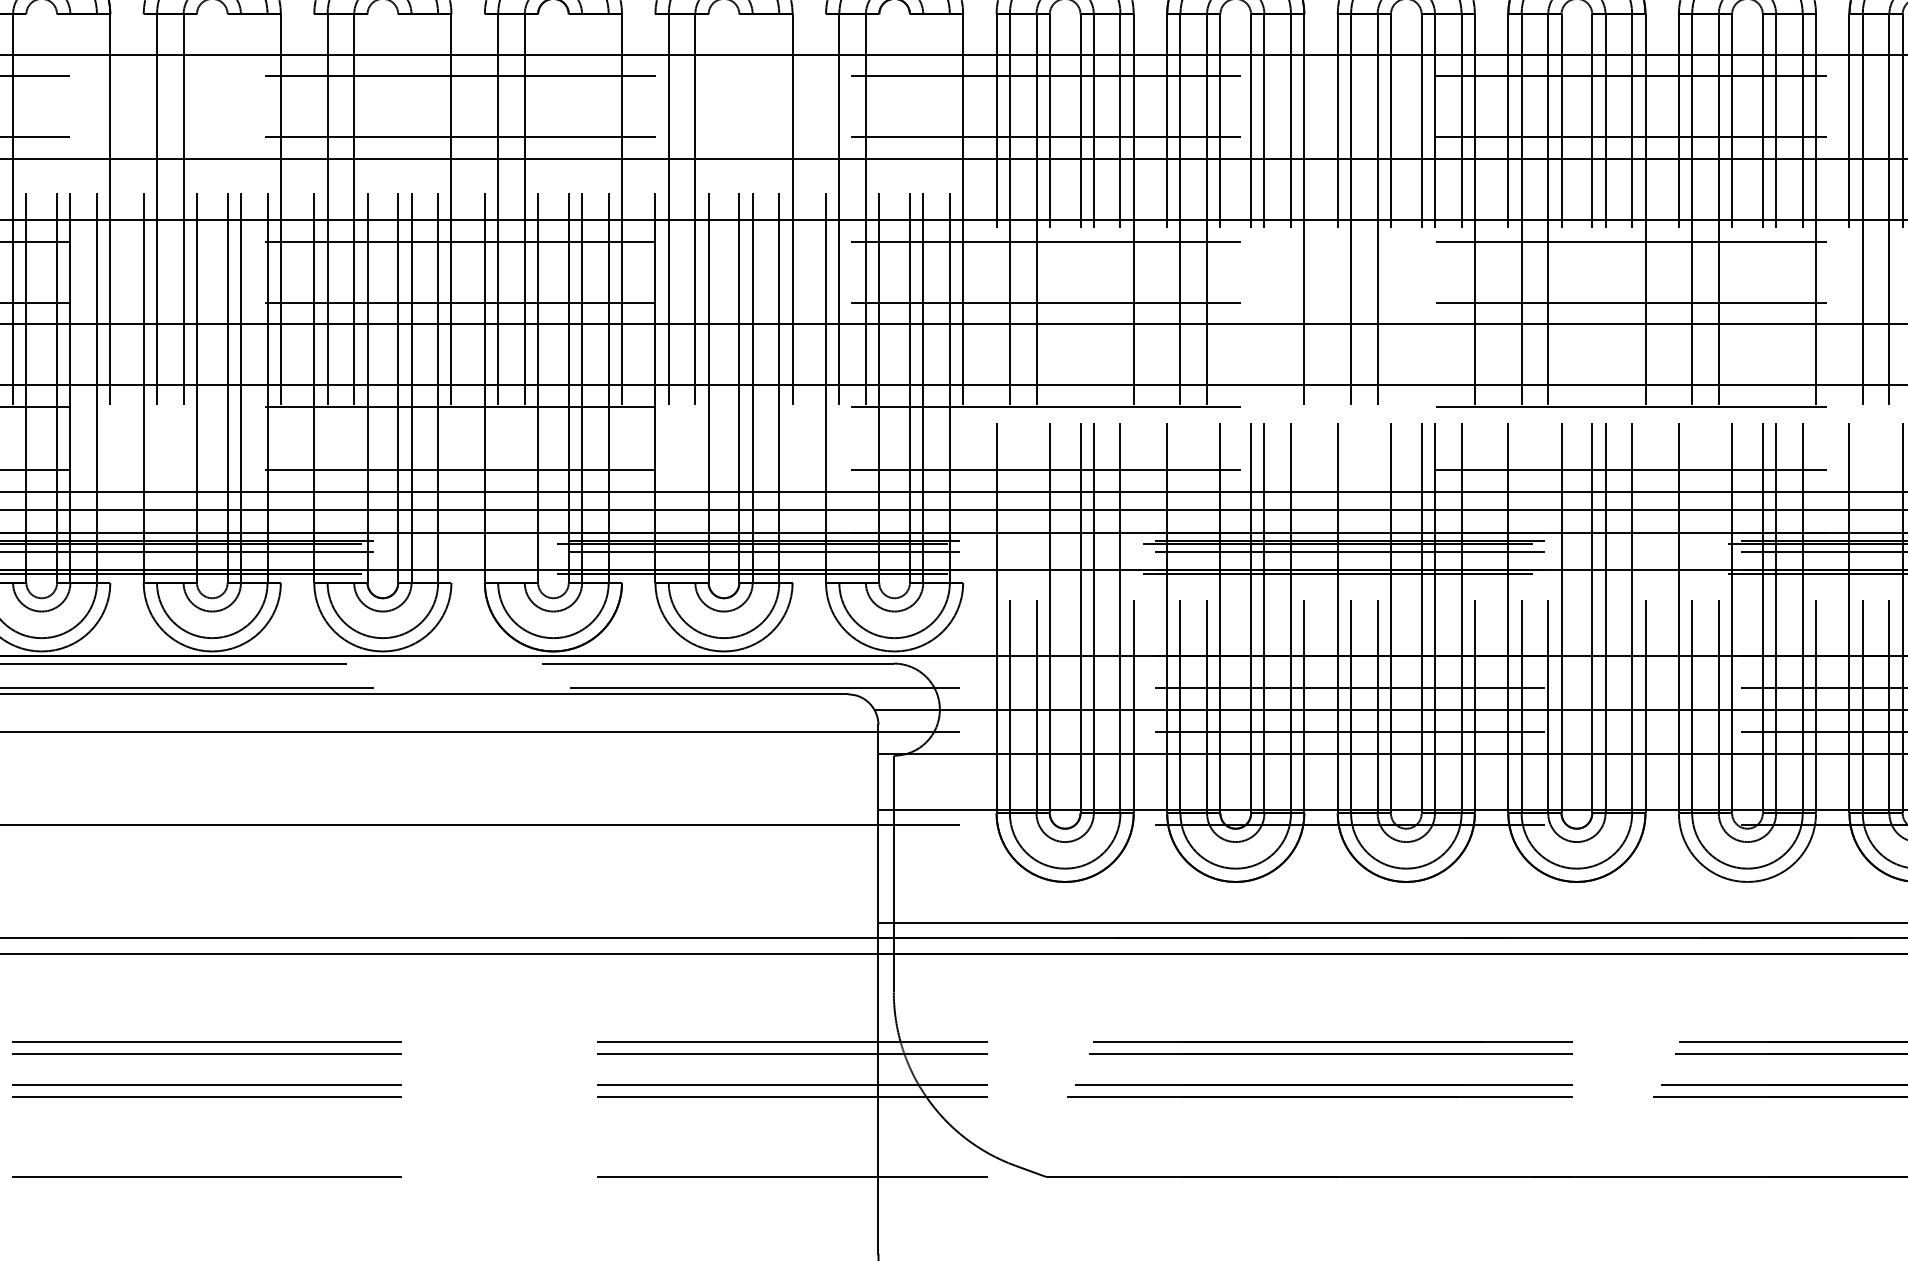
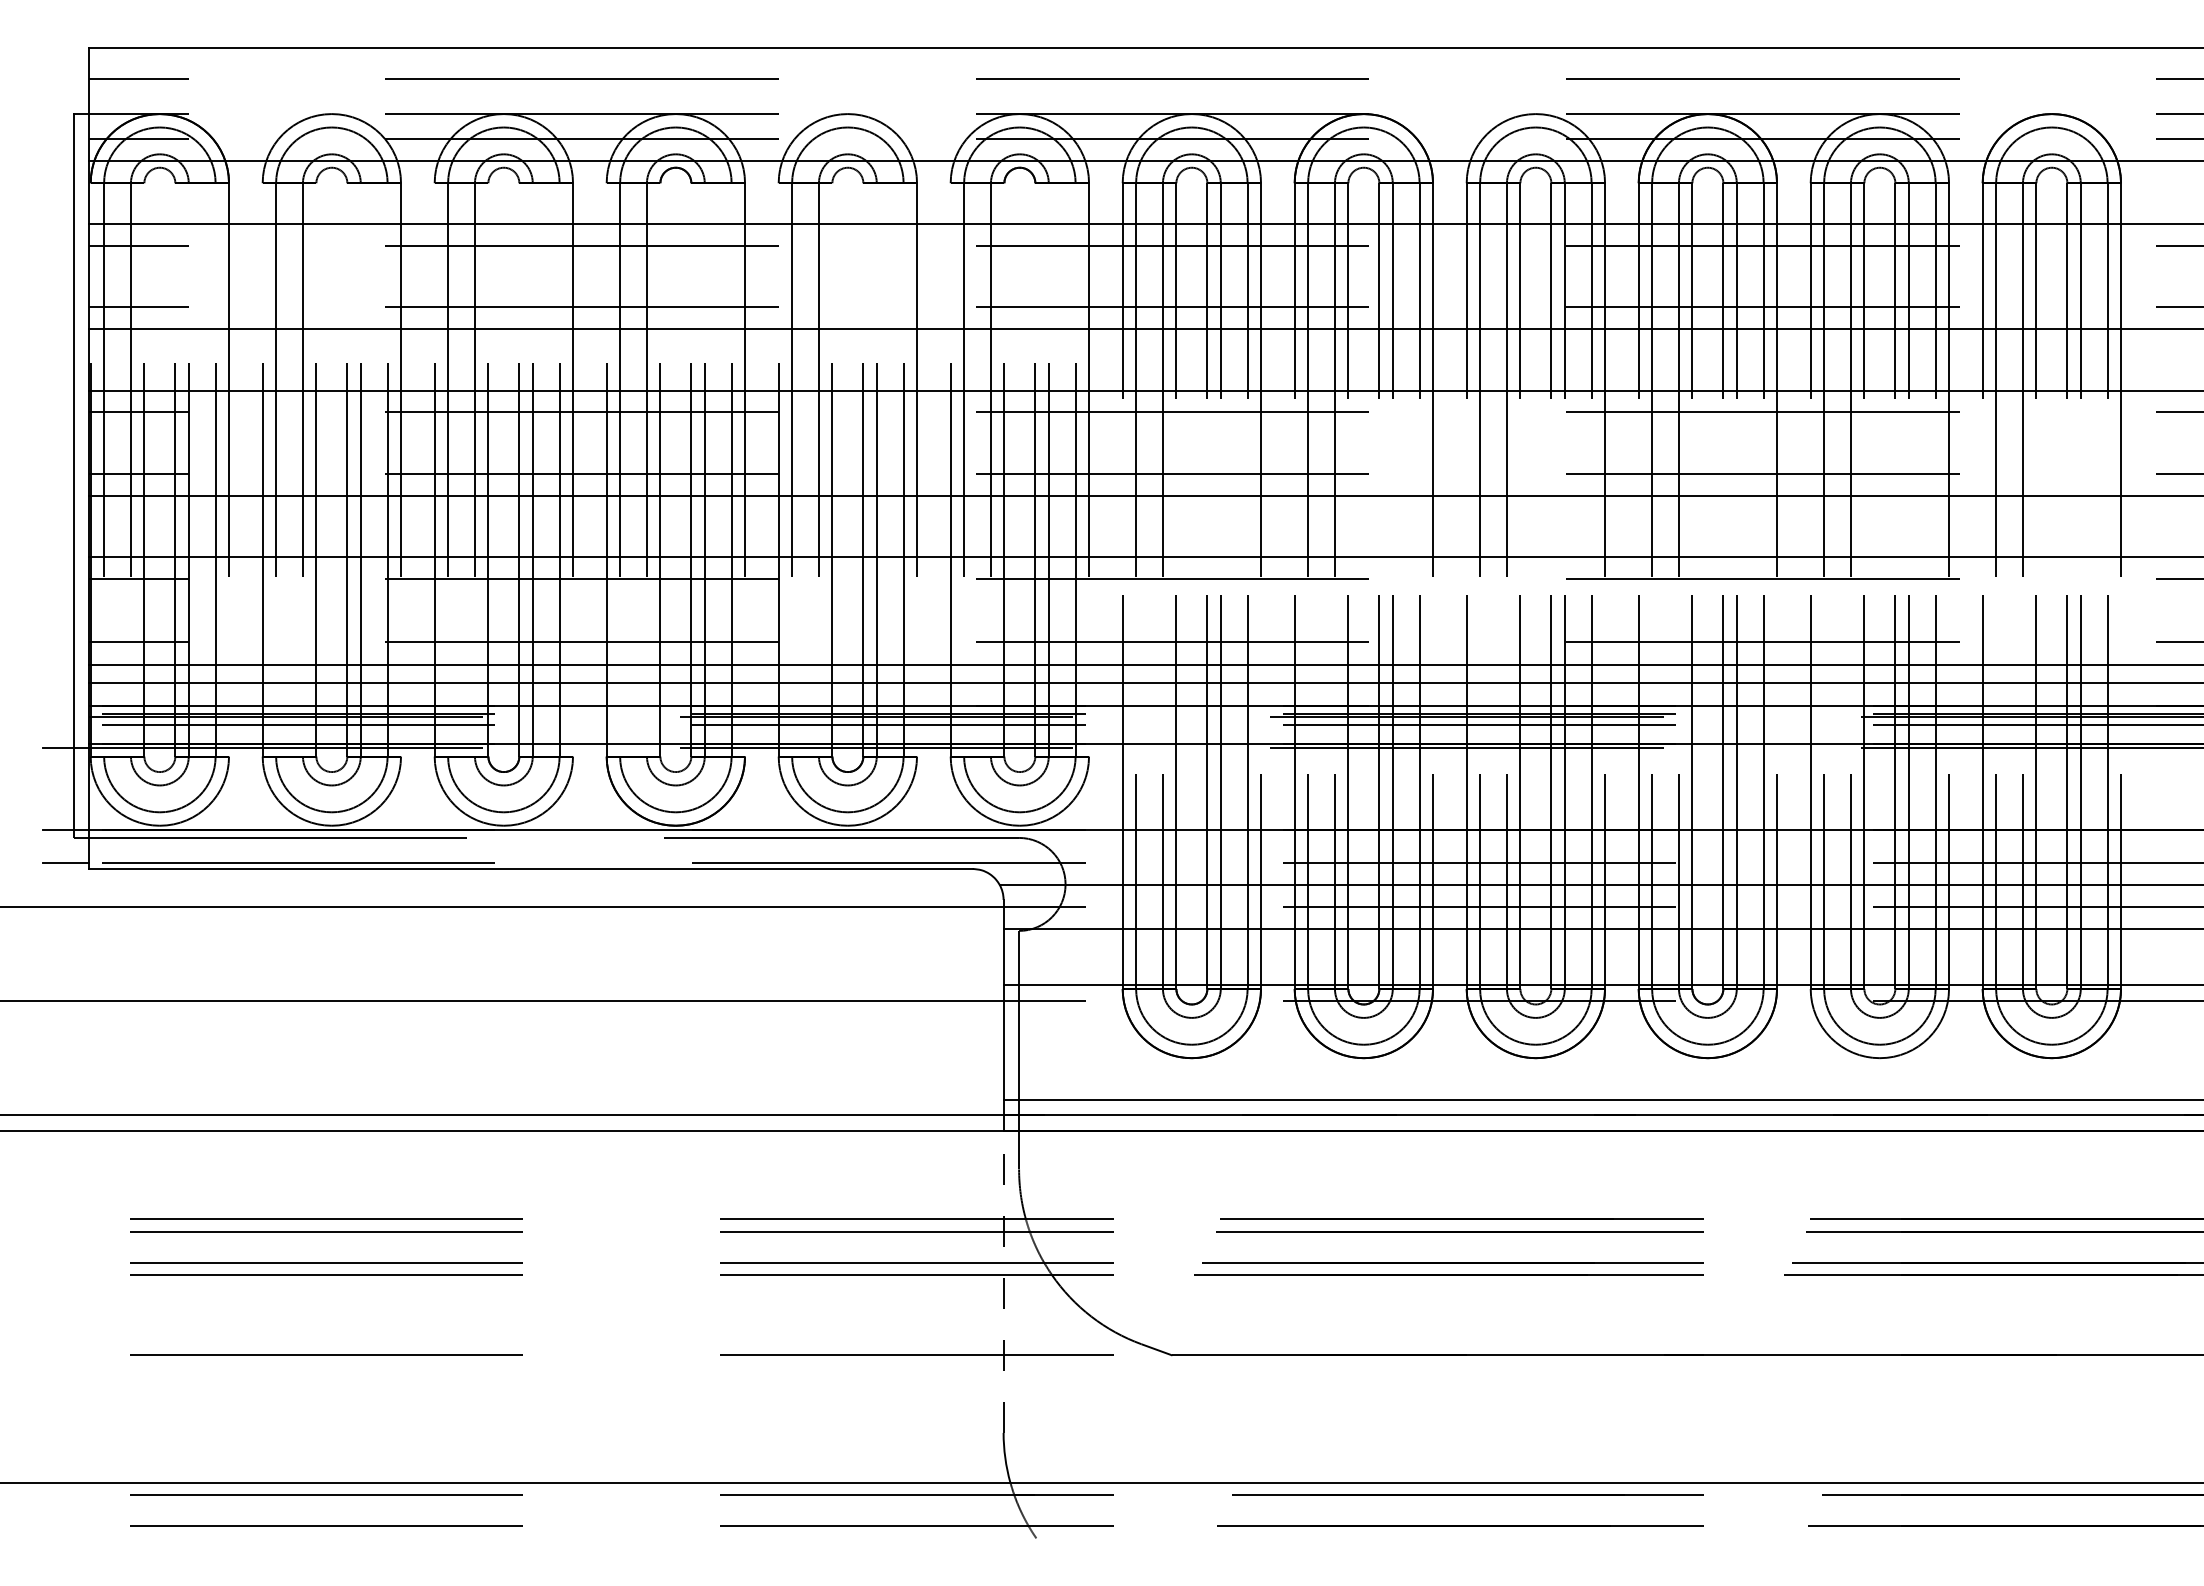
line: (878, 1103) -> (1003, 1281), solid -> dashed

